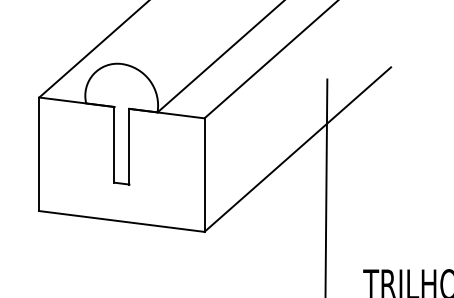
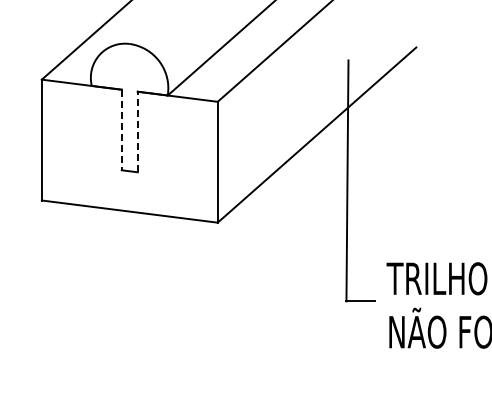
line: (114, 145) -> (121, 130), solid -> dashed
line: (129, 146) -> (137, 131), solid -> dashed

